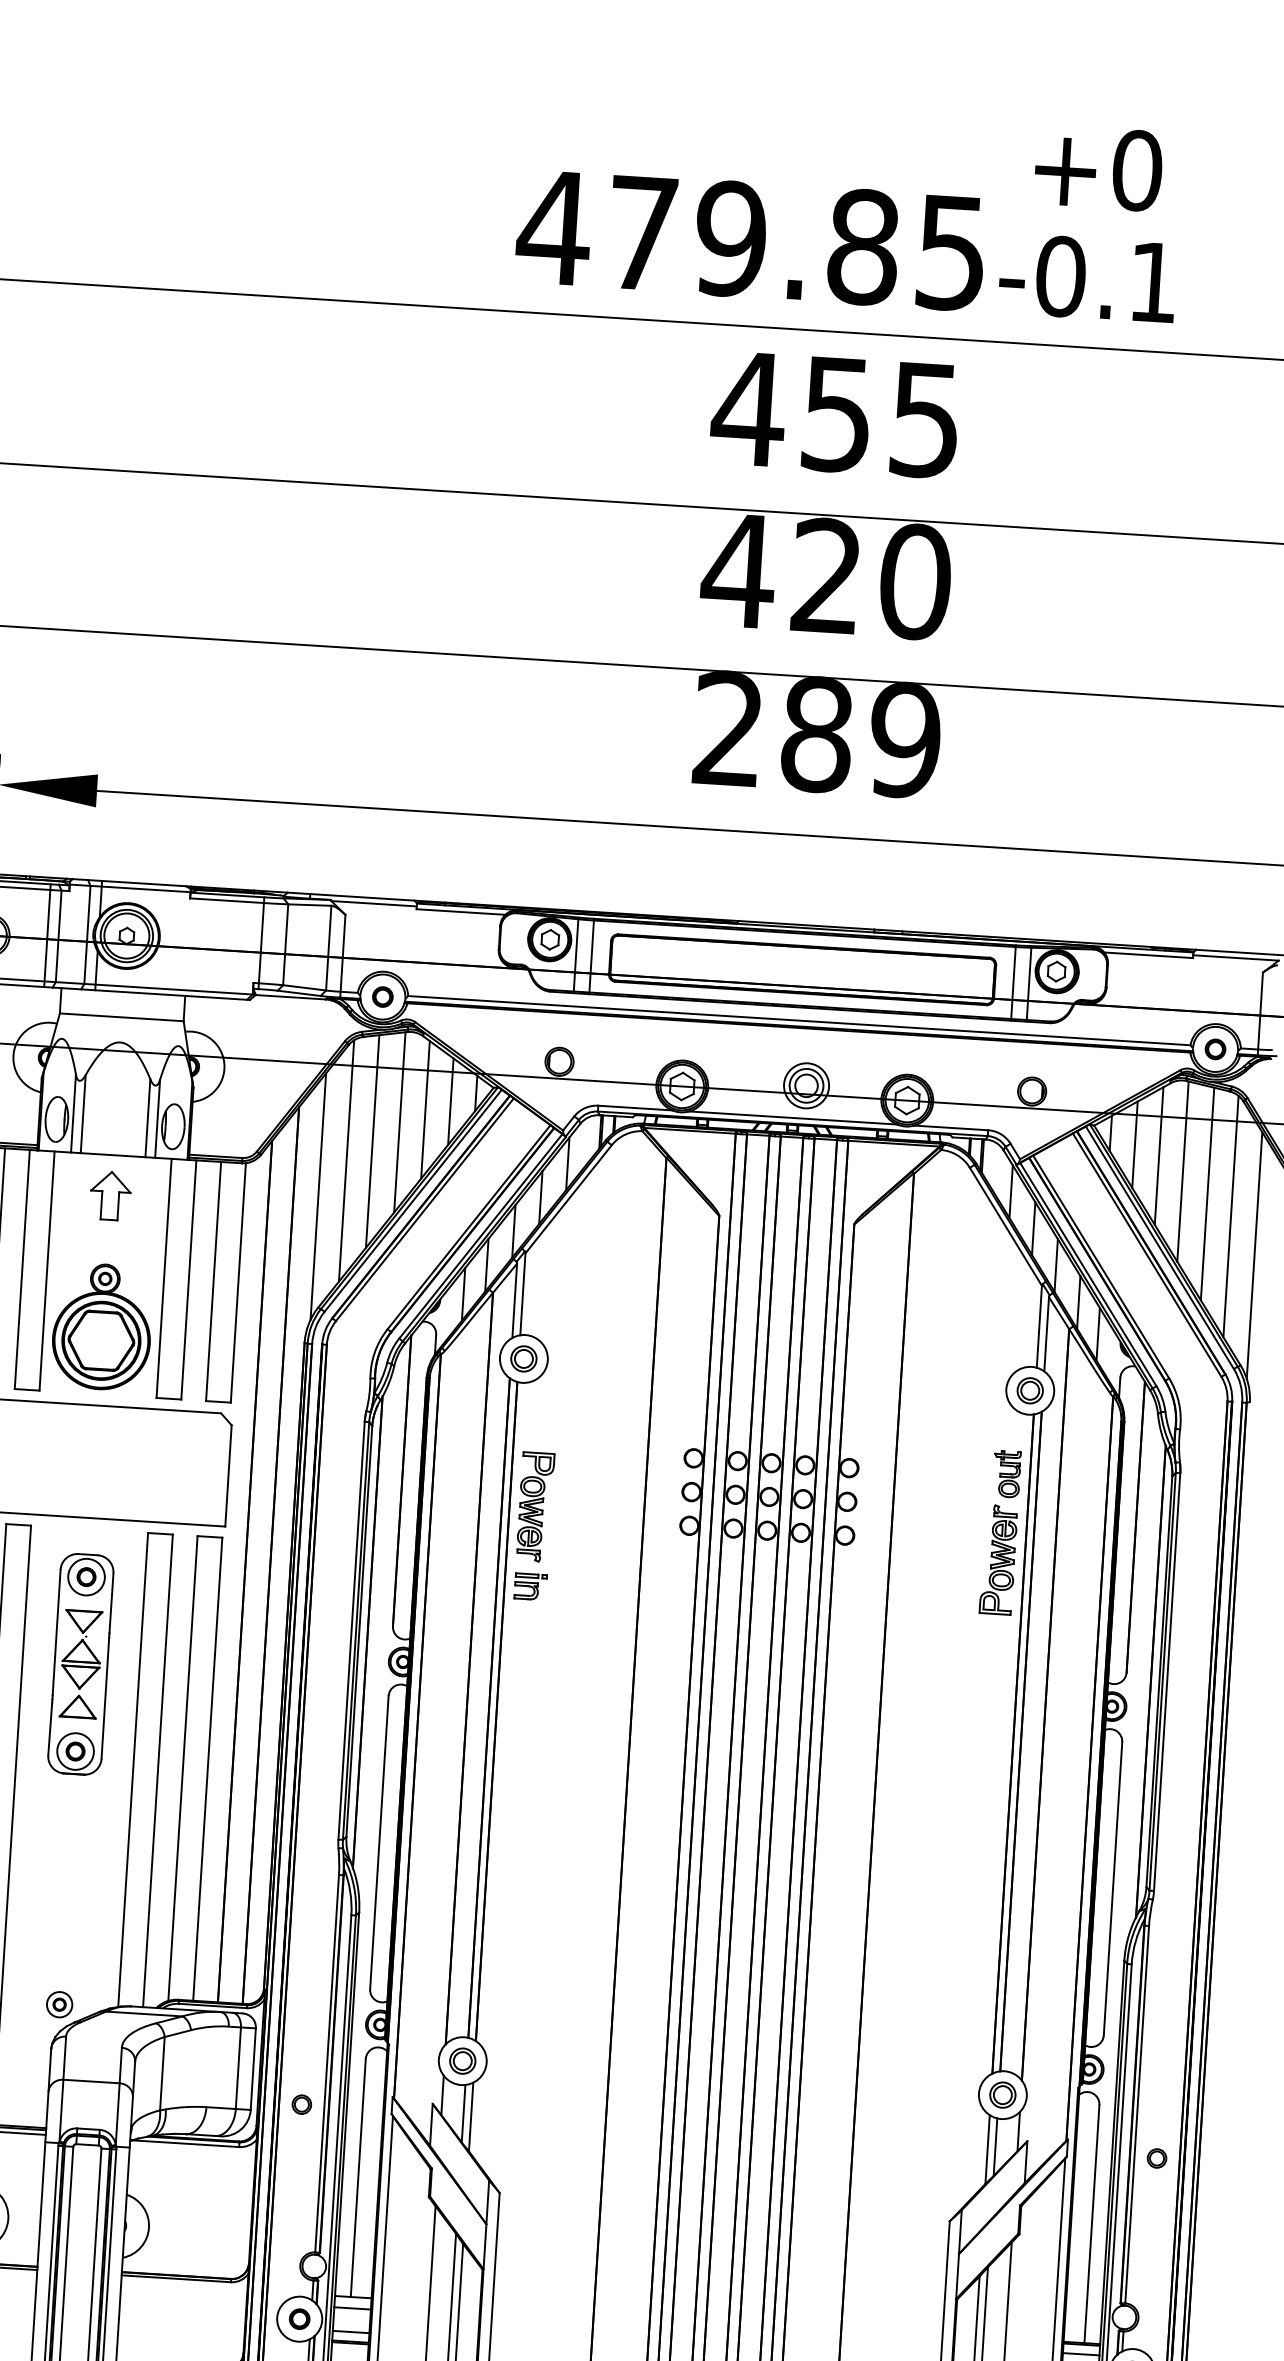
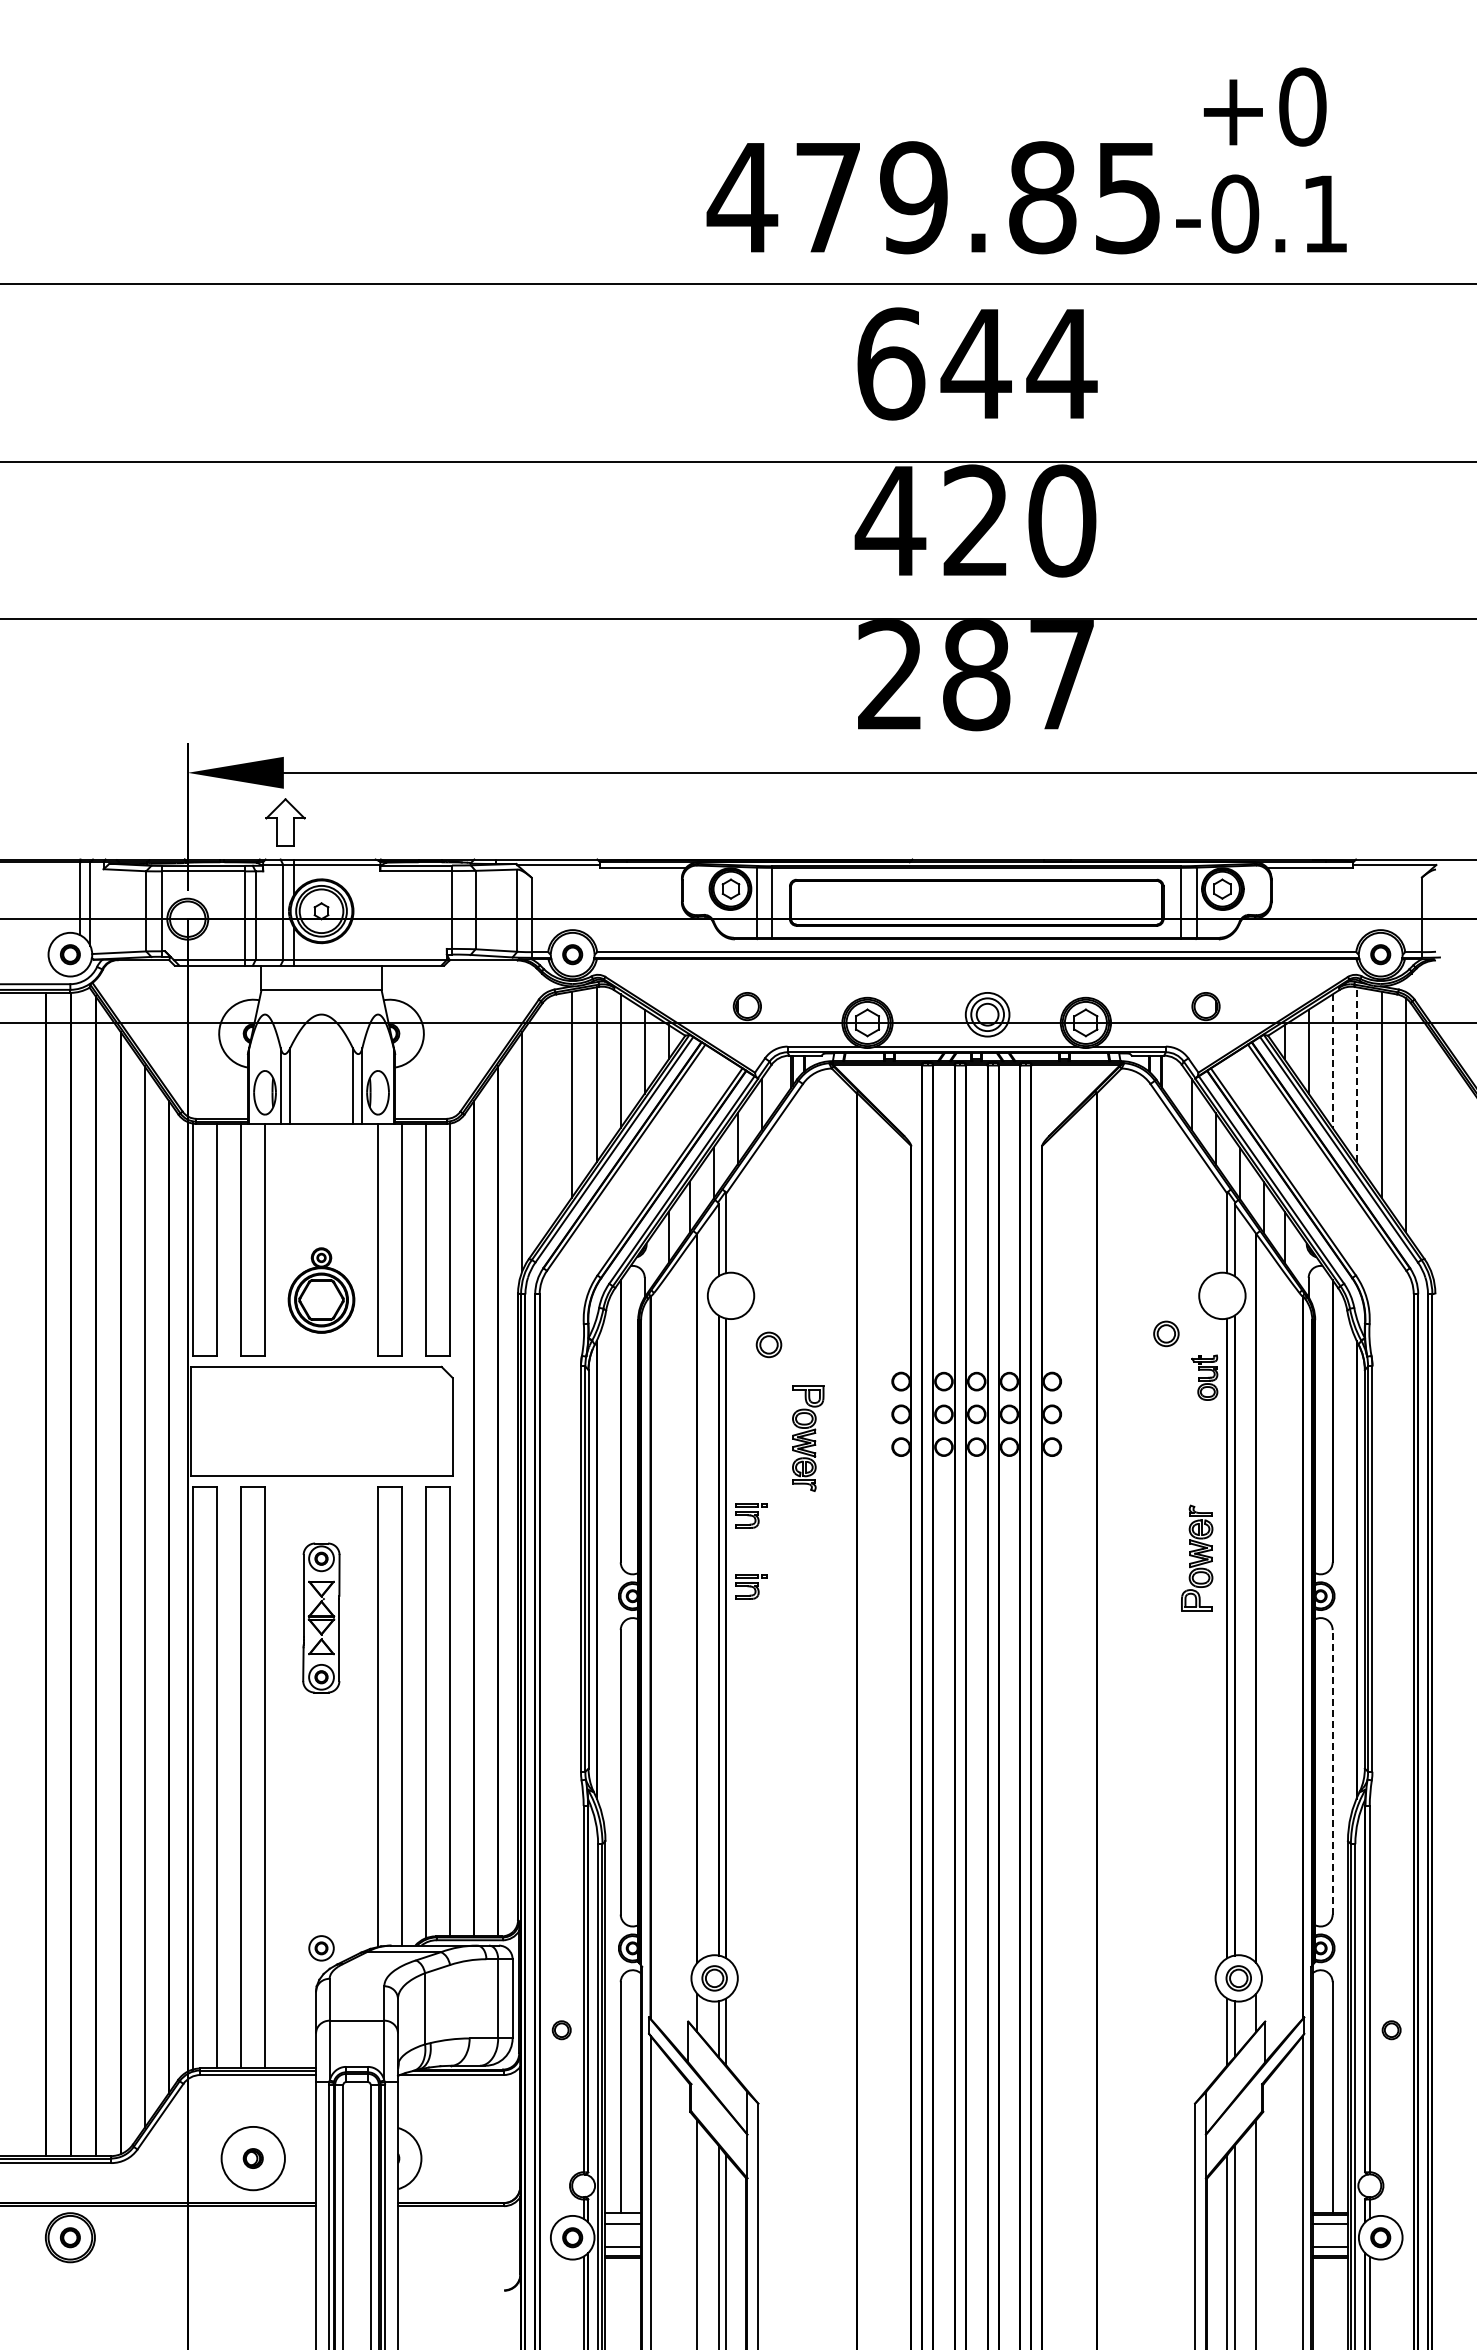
text: (849, 207) -> (1026, 160), moved
text: (836, 413) -> (975, 363), 455 -> 644
text: (904, 741) -> (1061, 675), 289 -> 287
line: (1158, 1156) -> (1332, 1061), solid -> dashed
line: (346, 1161) -> (547, 1115), removed
line: (1182, 1171) -> (1356, 1074), solid -> dashed
part: (110, 1195) -> (285, 822), moved
line: (1254, 1255) -> (1430, 1151), removed
part: (102, 1326) -> (321, 1290), size x0.7
part: (523, 1358) -> (768, 1344), moved
part: (1030, 1390) -> (1166, 1333), moved
part: (535, 1507) -> (808, 1438), moved
part: (999, 1559) -> (1197, 1557), moved
part: (526, 1659) -> (751, 1586), added
part: (81, 1663) -> (321, 1617), size x0.7
line: (1112, 1888) -> (1332, 1771), solid -> dashed

